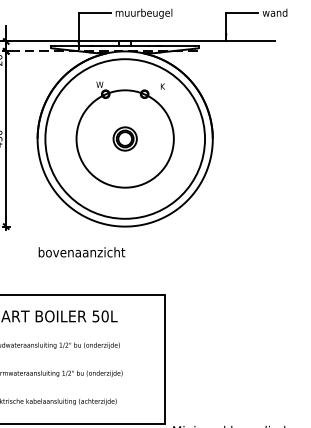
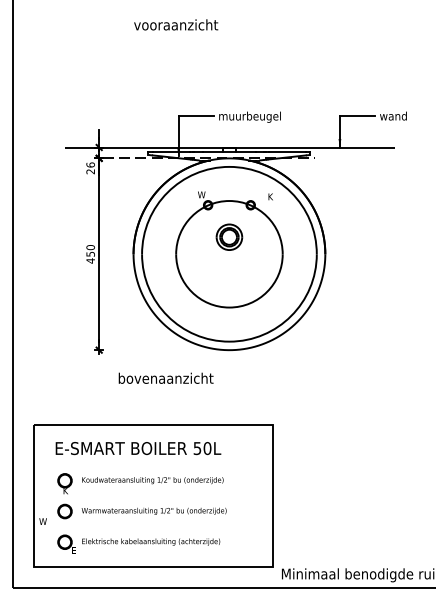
part: (125, 138) -> (229, 236), moved
text: (81, 251) -> (165, 377), moved

